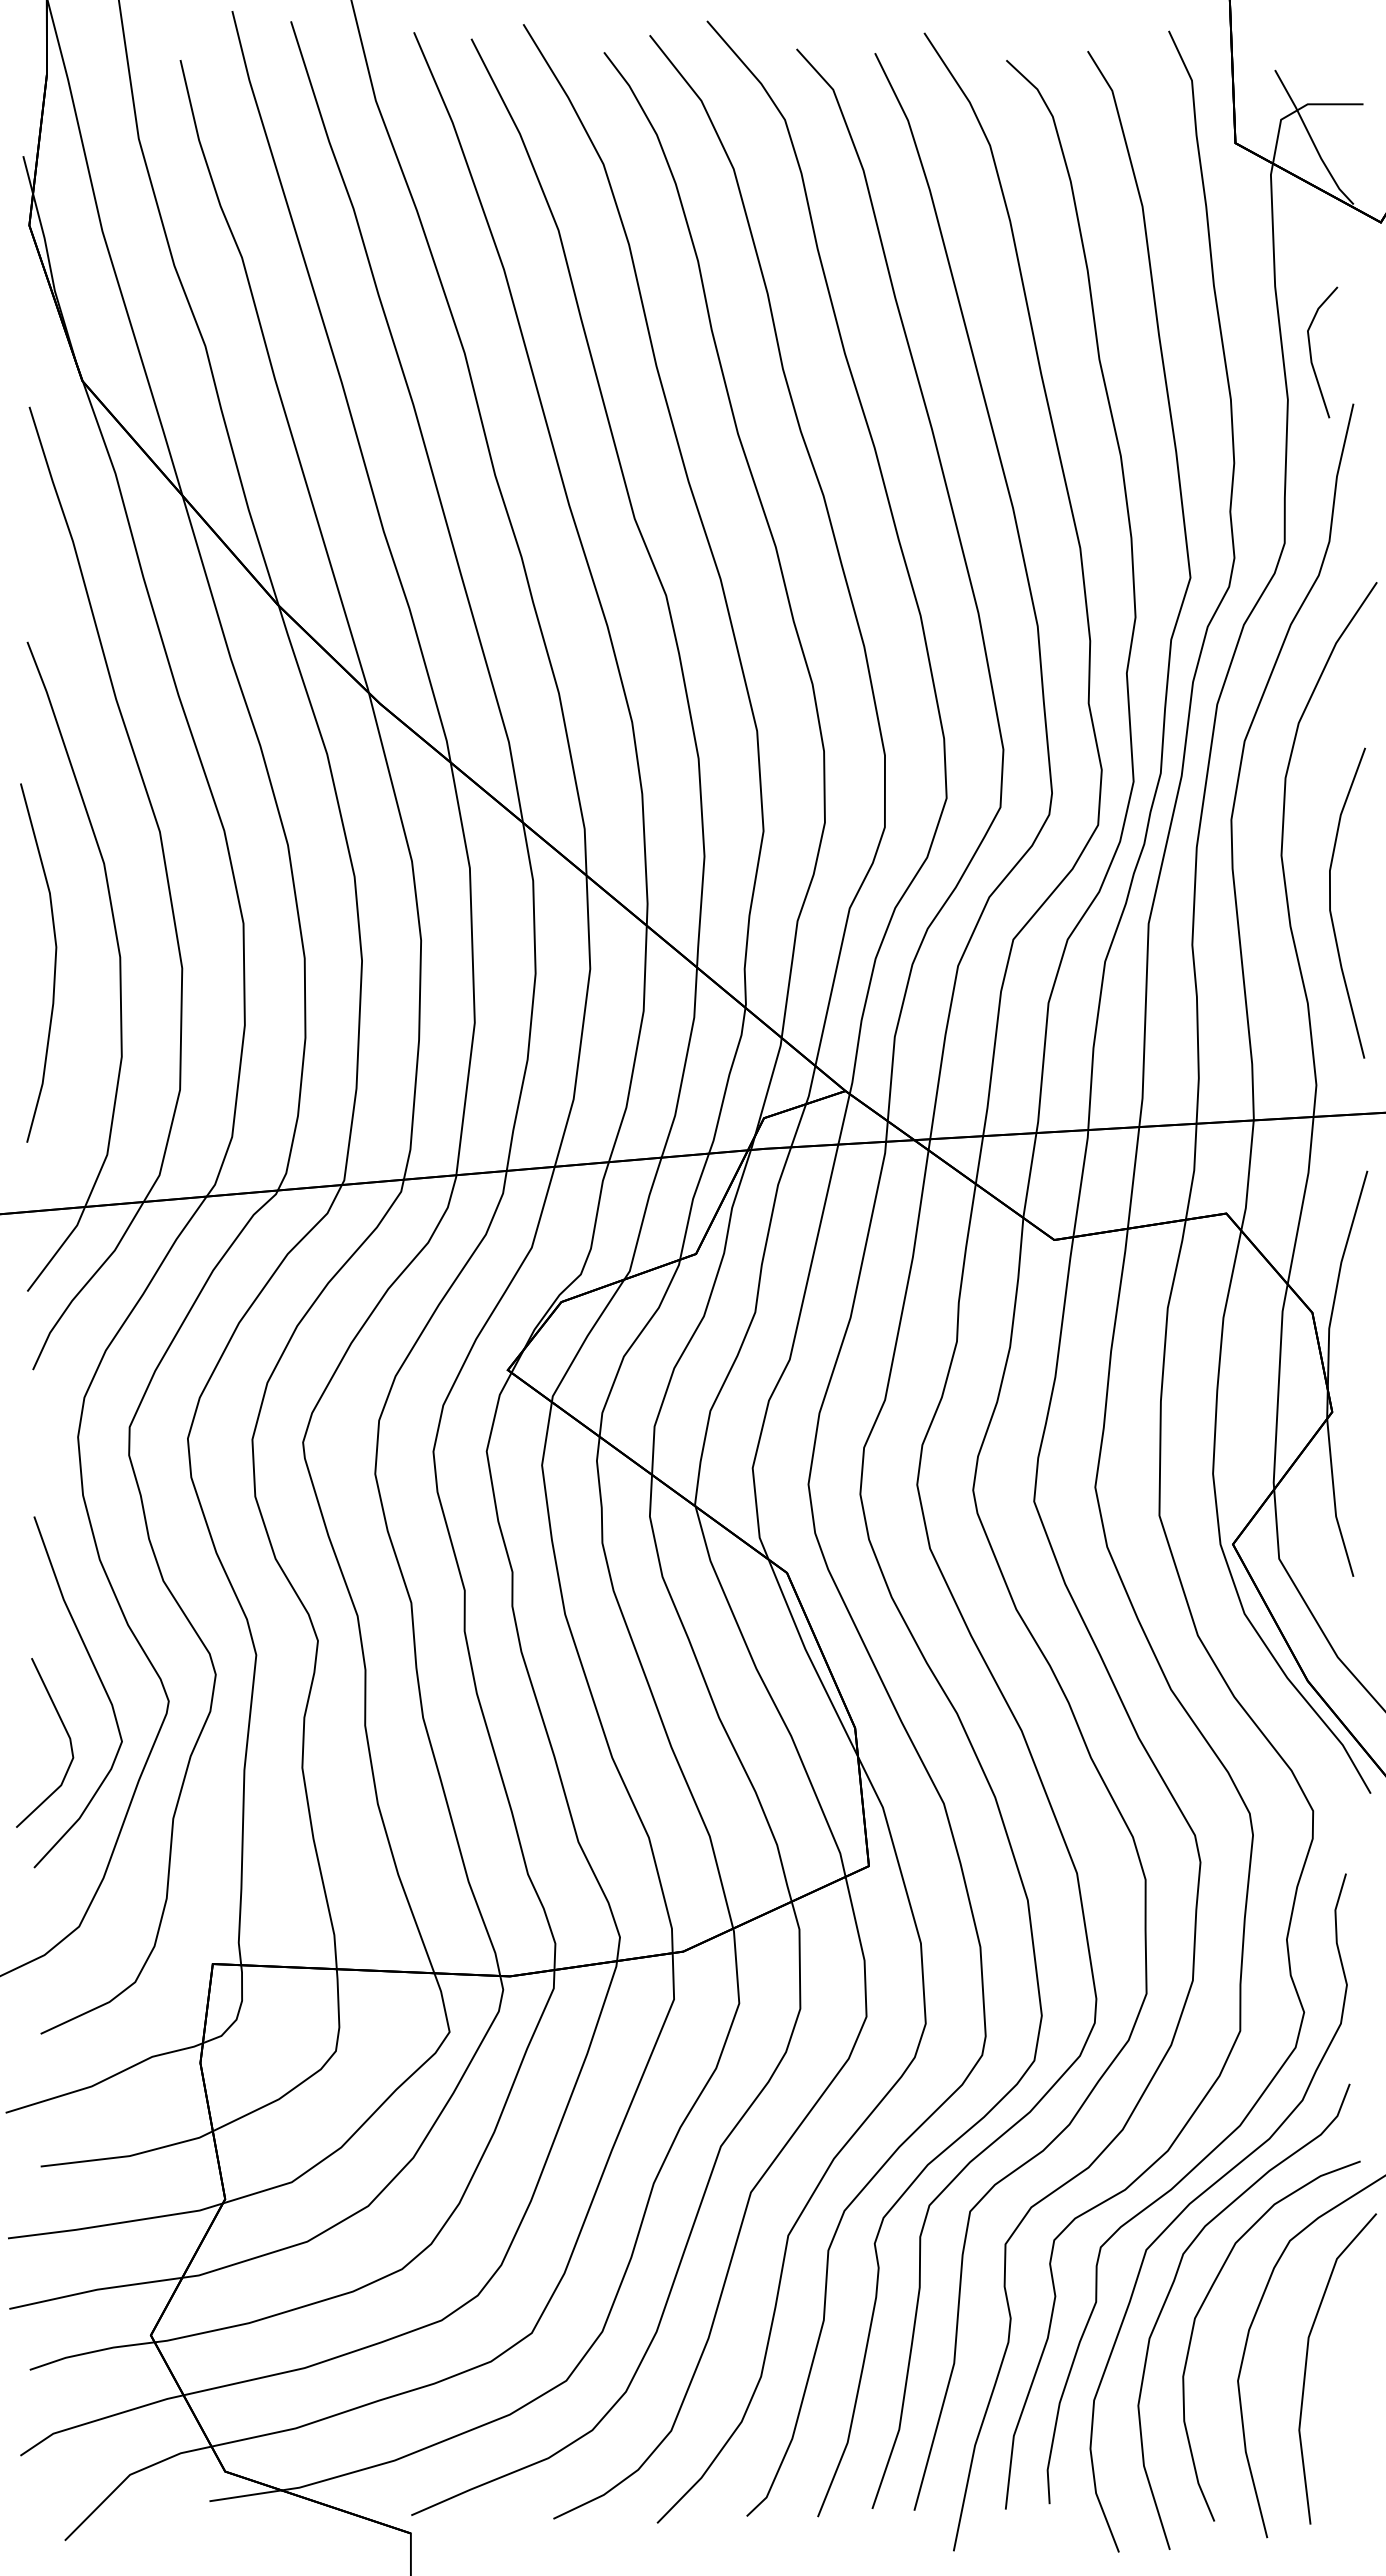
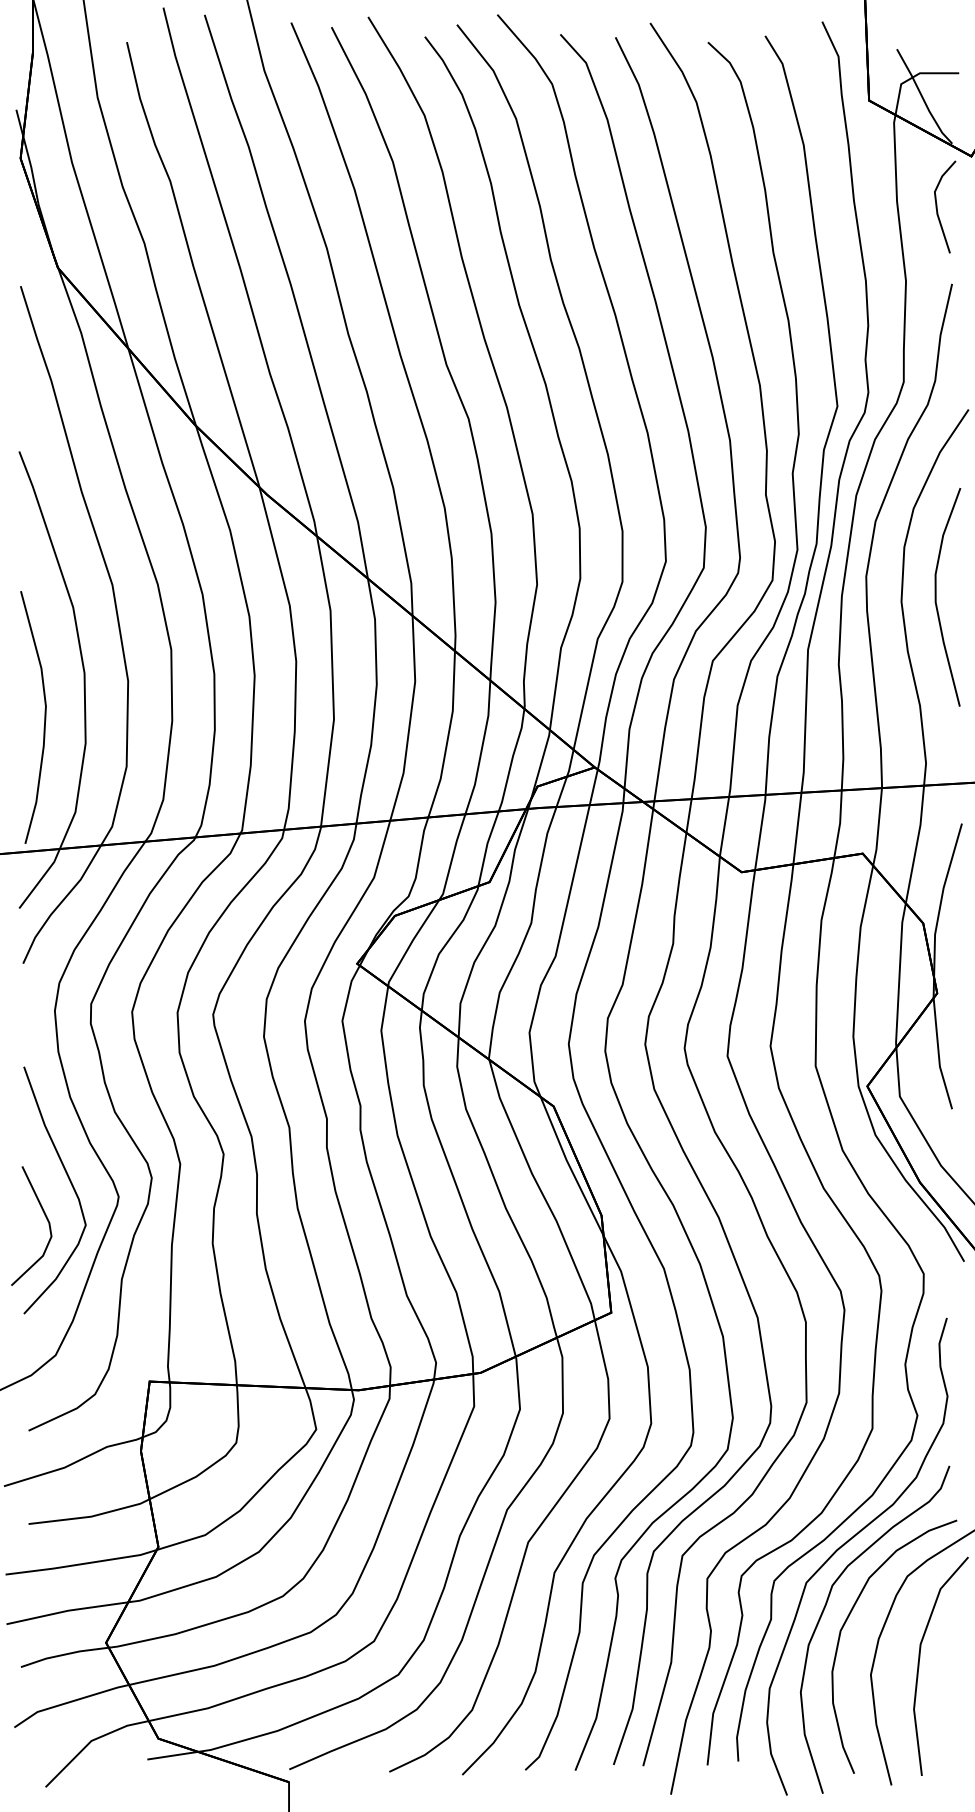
line: (1311, 352) -> (937, 207), moved
curve: (1330, 902) -> (935, 596), moved
curve: (54, 962) -> (44, 717), moved

